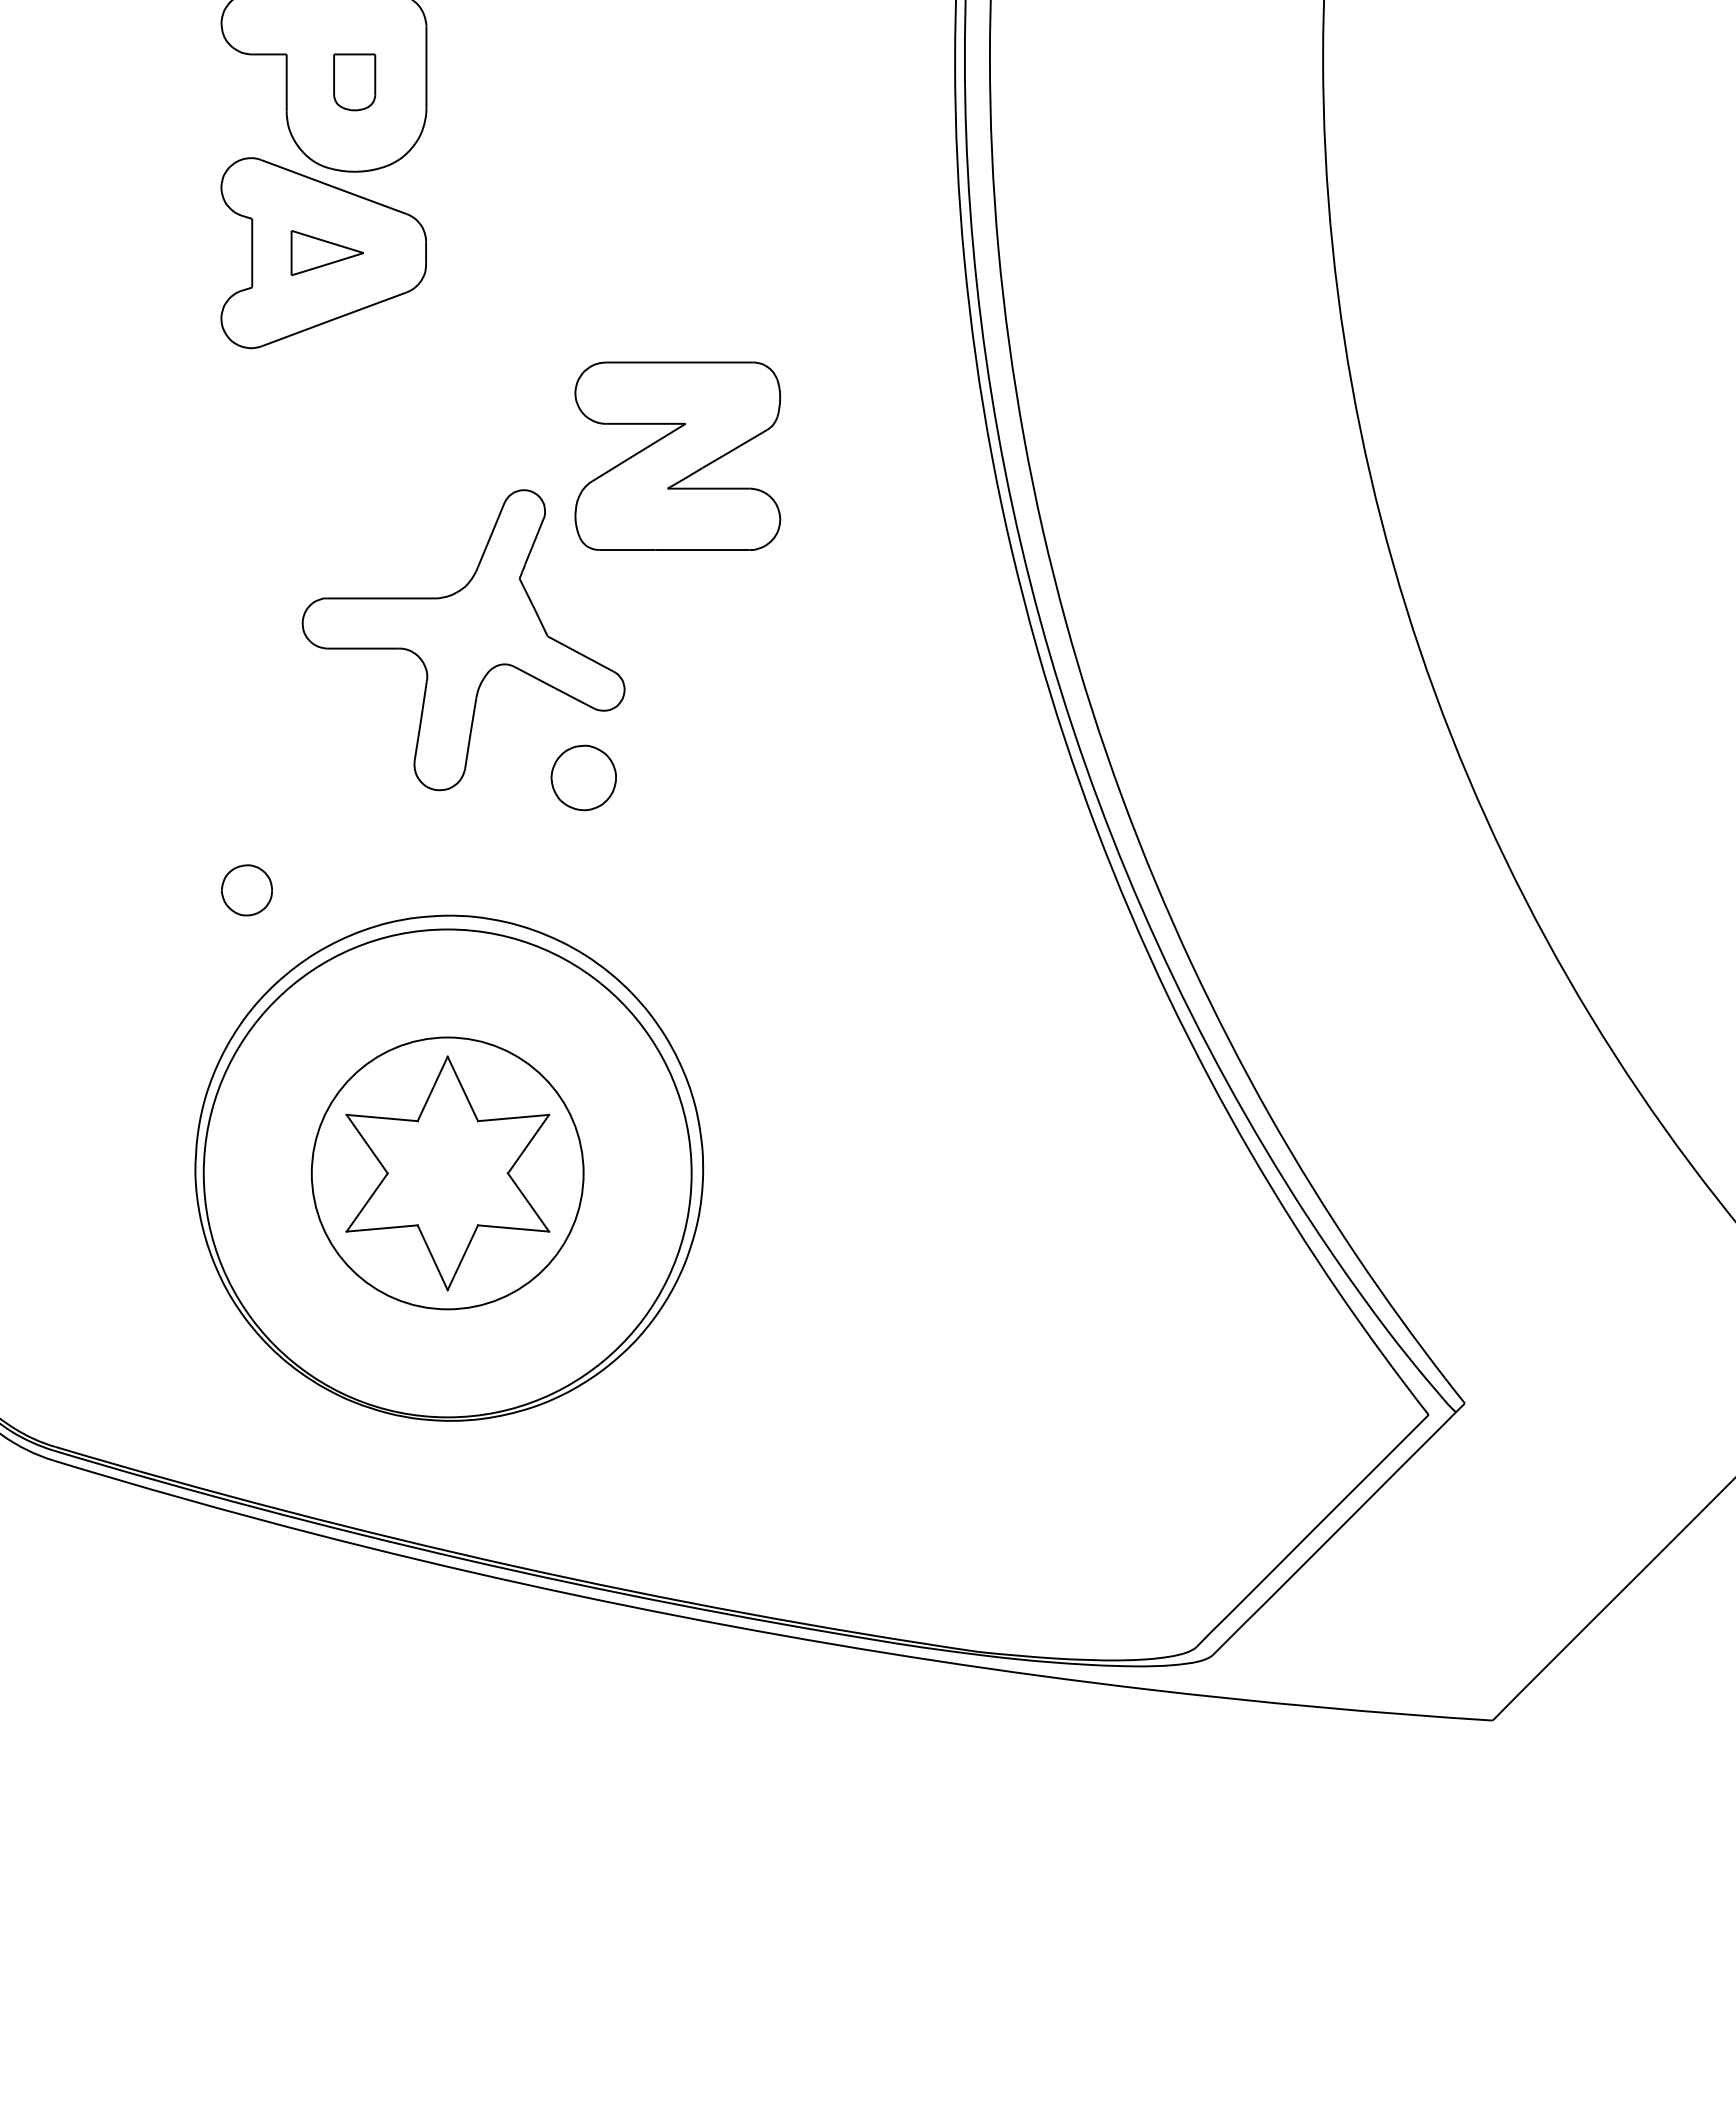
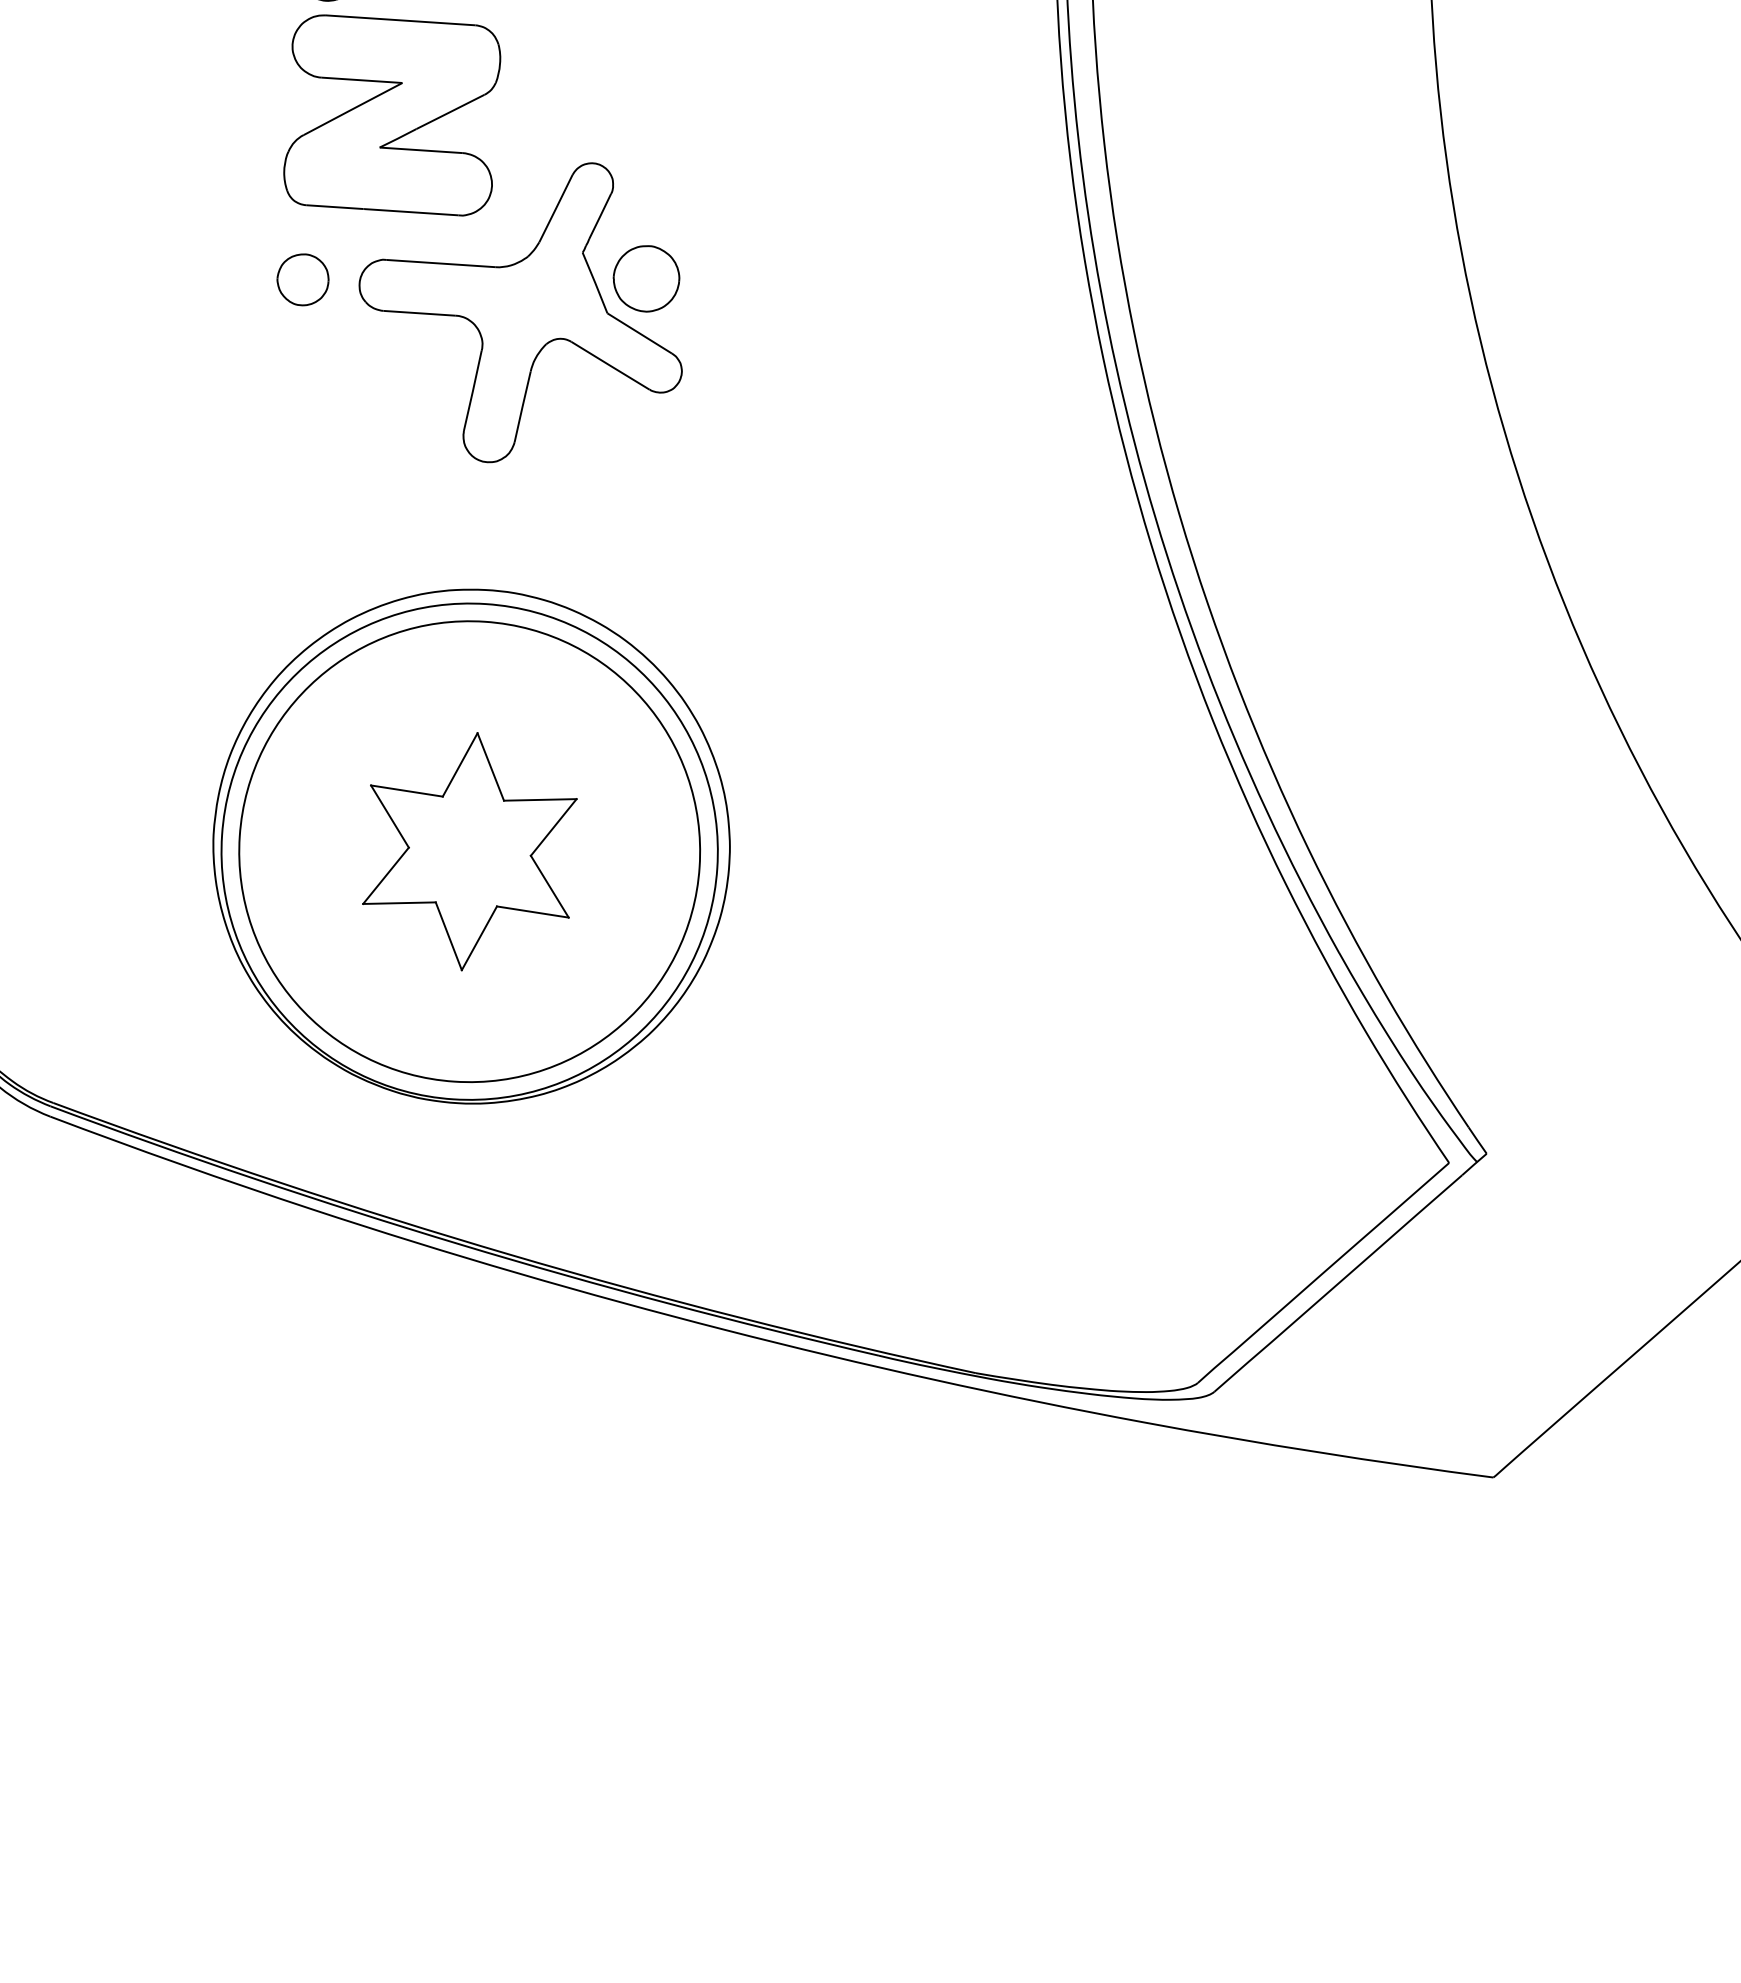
part: (677, 455) -> (392, 114), moved
part: (583, 777) -> (646, 278), moved
part: (246, 890) -> (302, 279), moved
circle: (447, 1172) -> (469, 850), size x1.67

